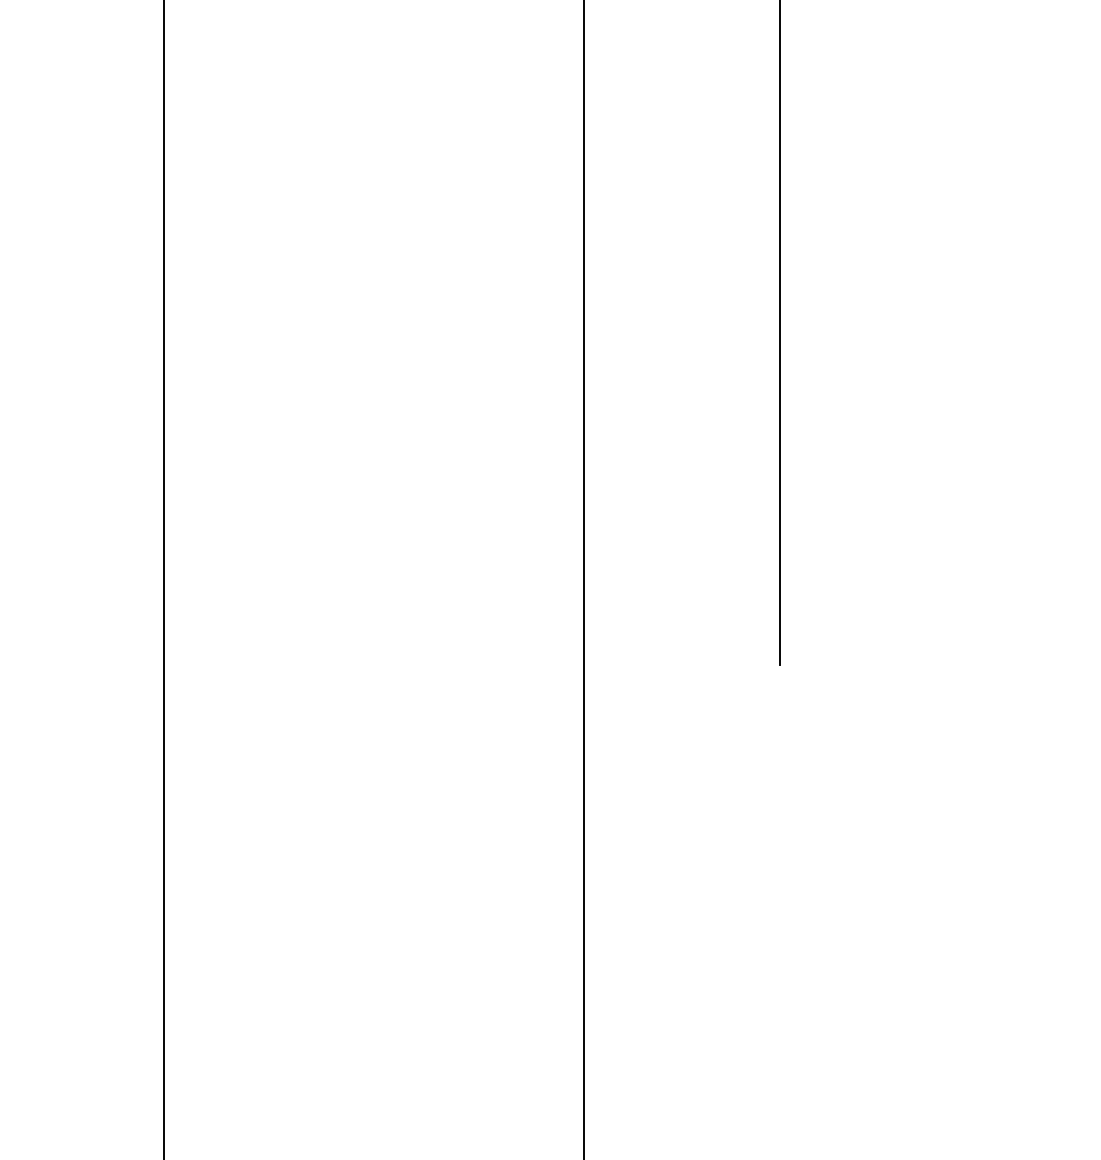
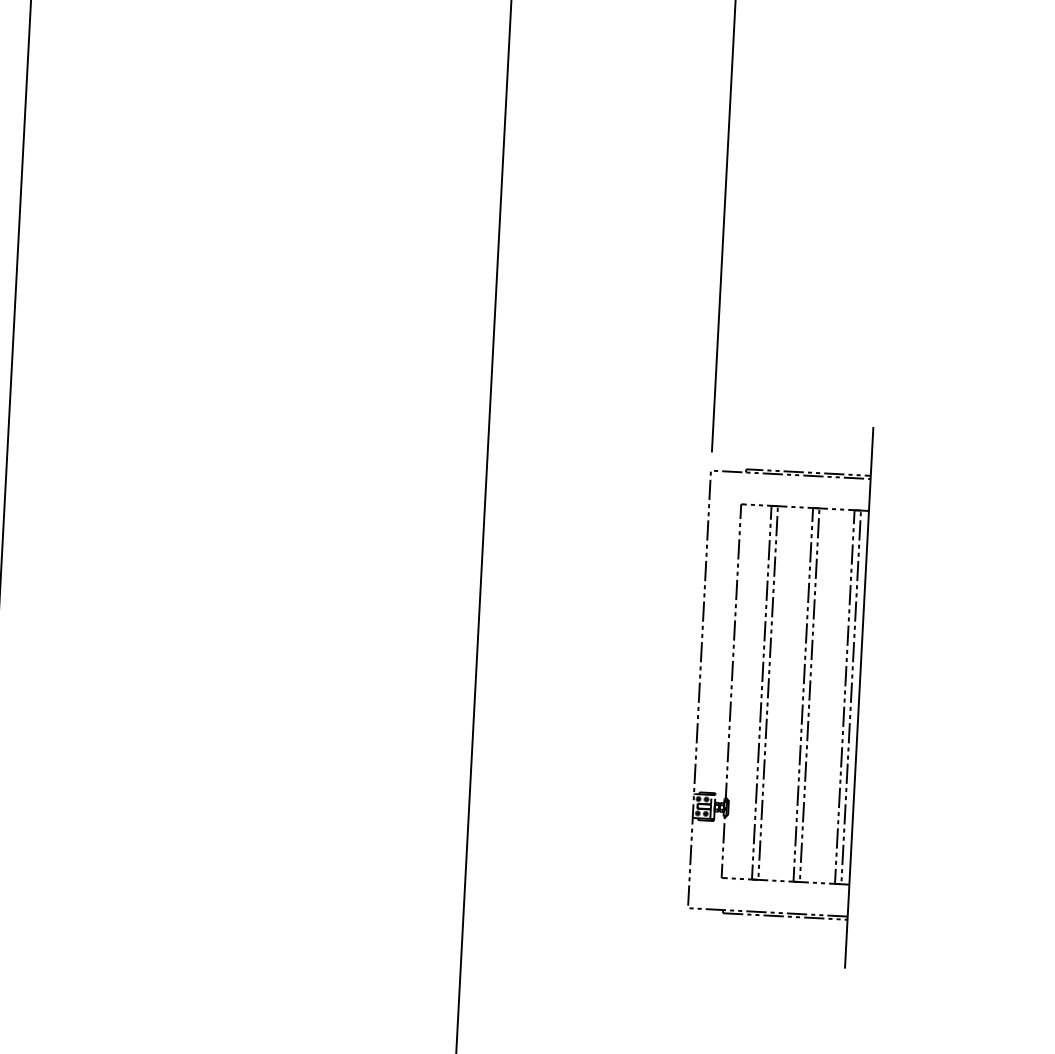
part: (841, 873) -> (769, 692), added

